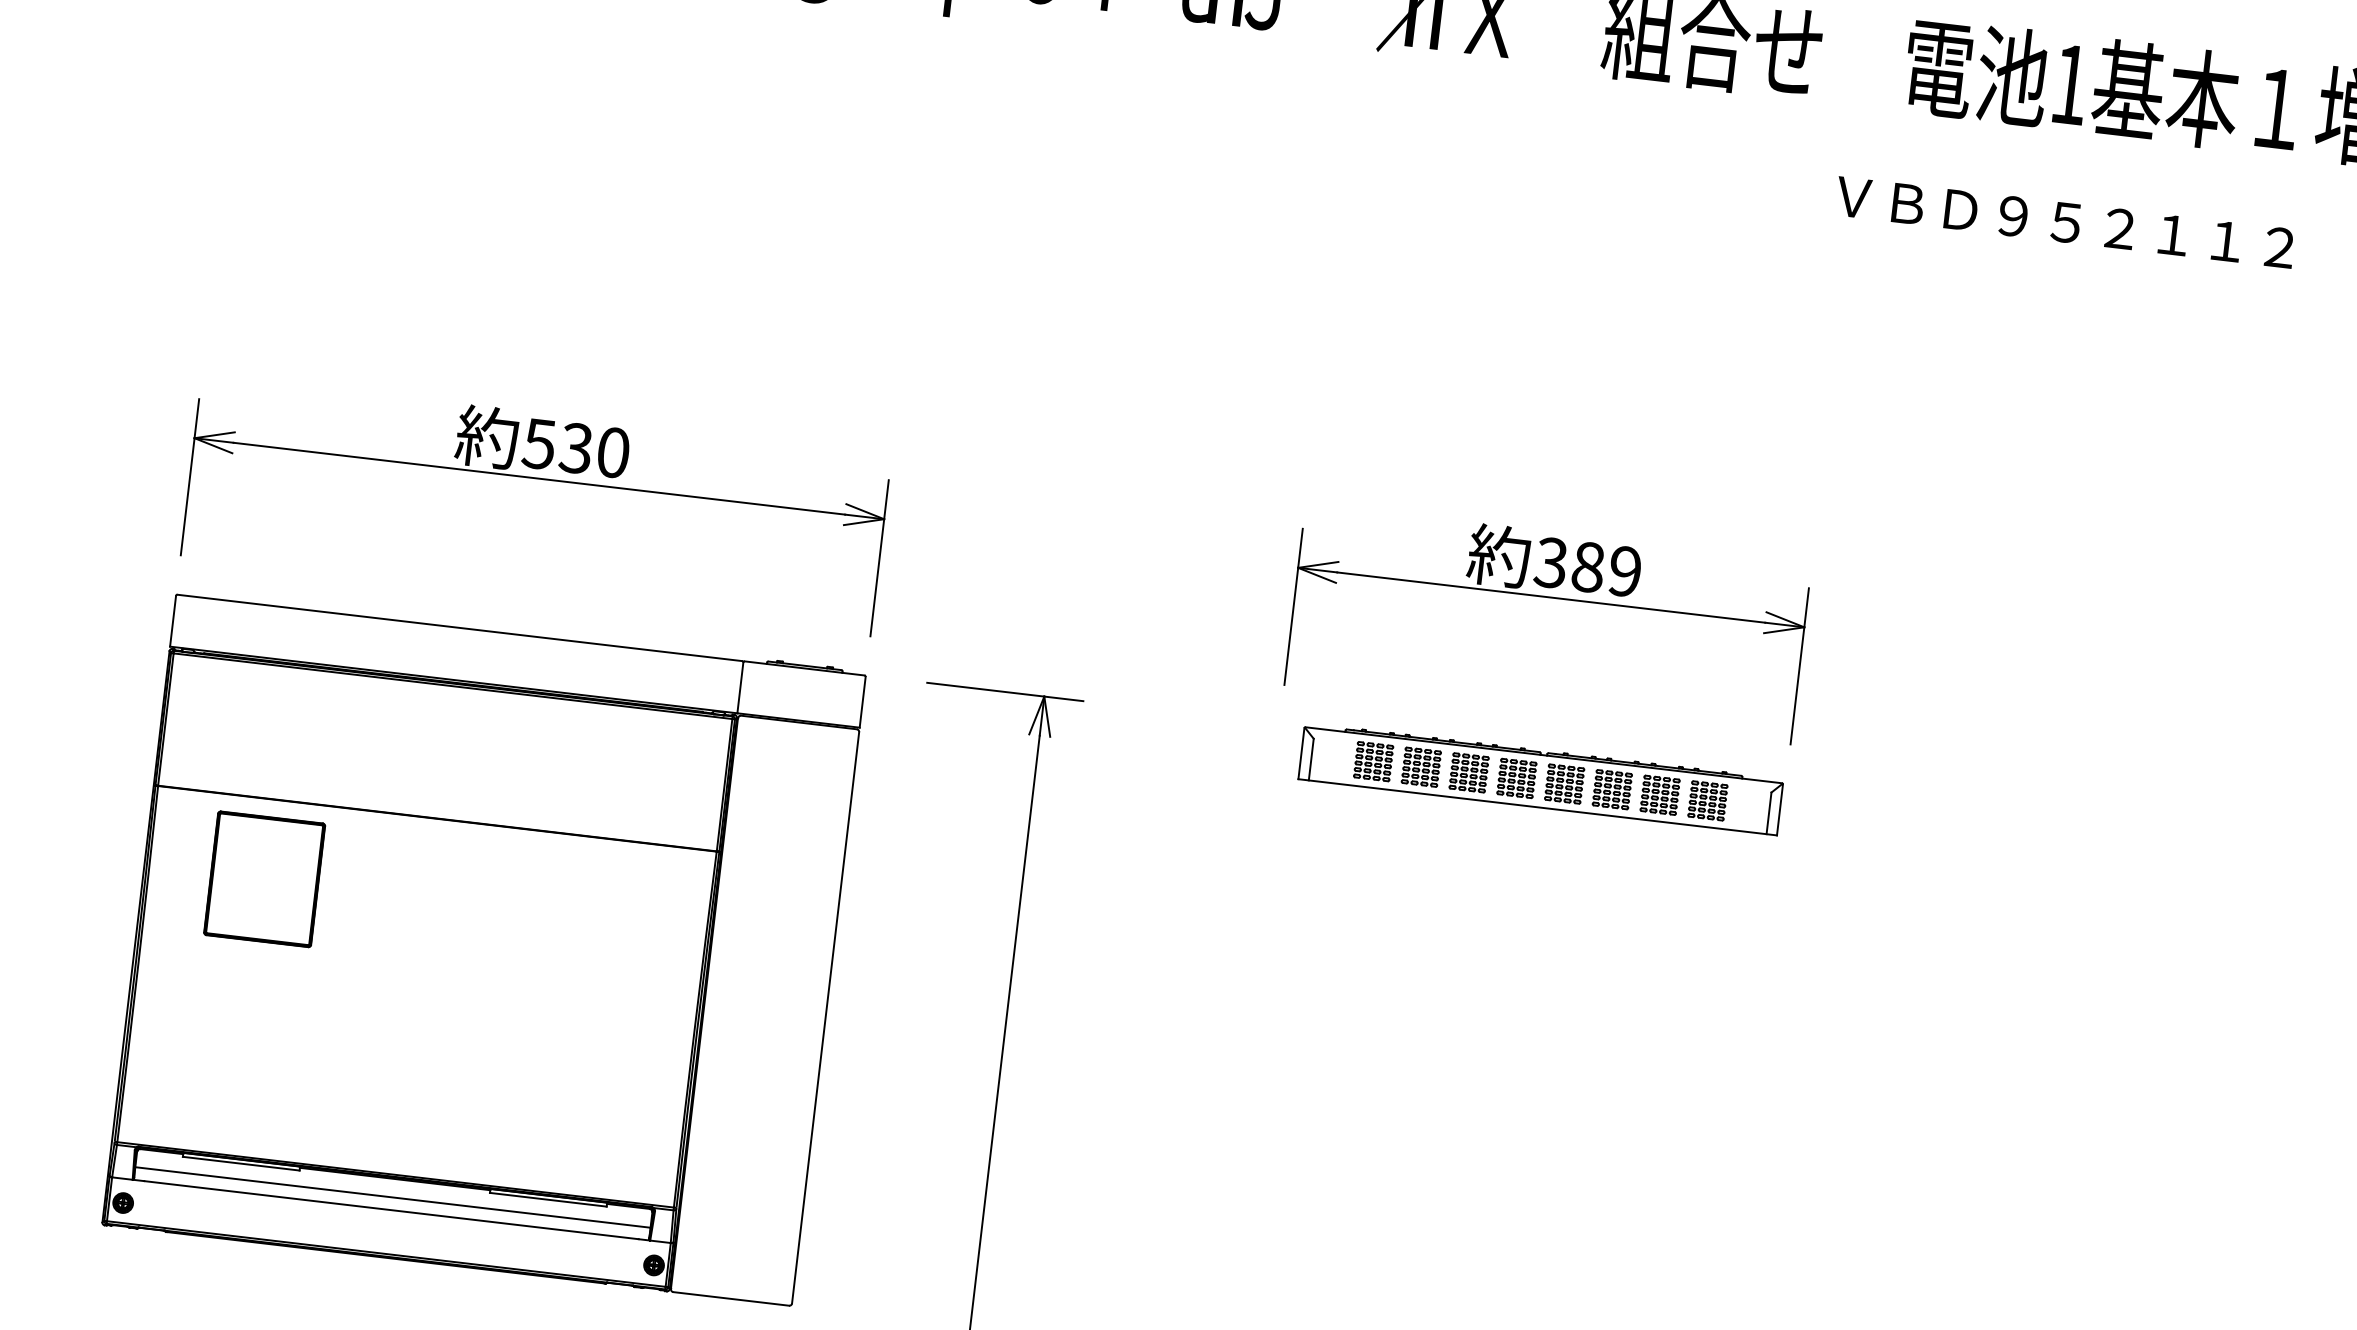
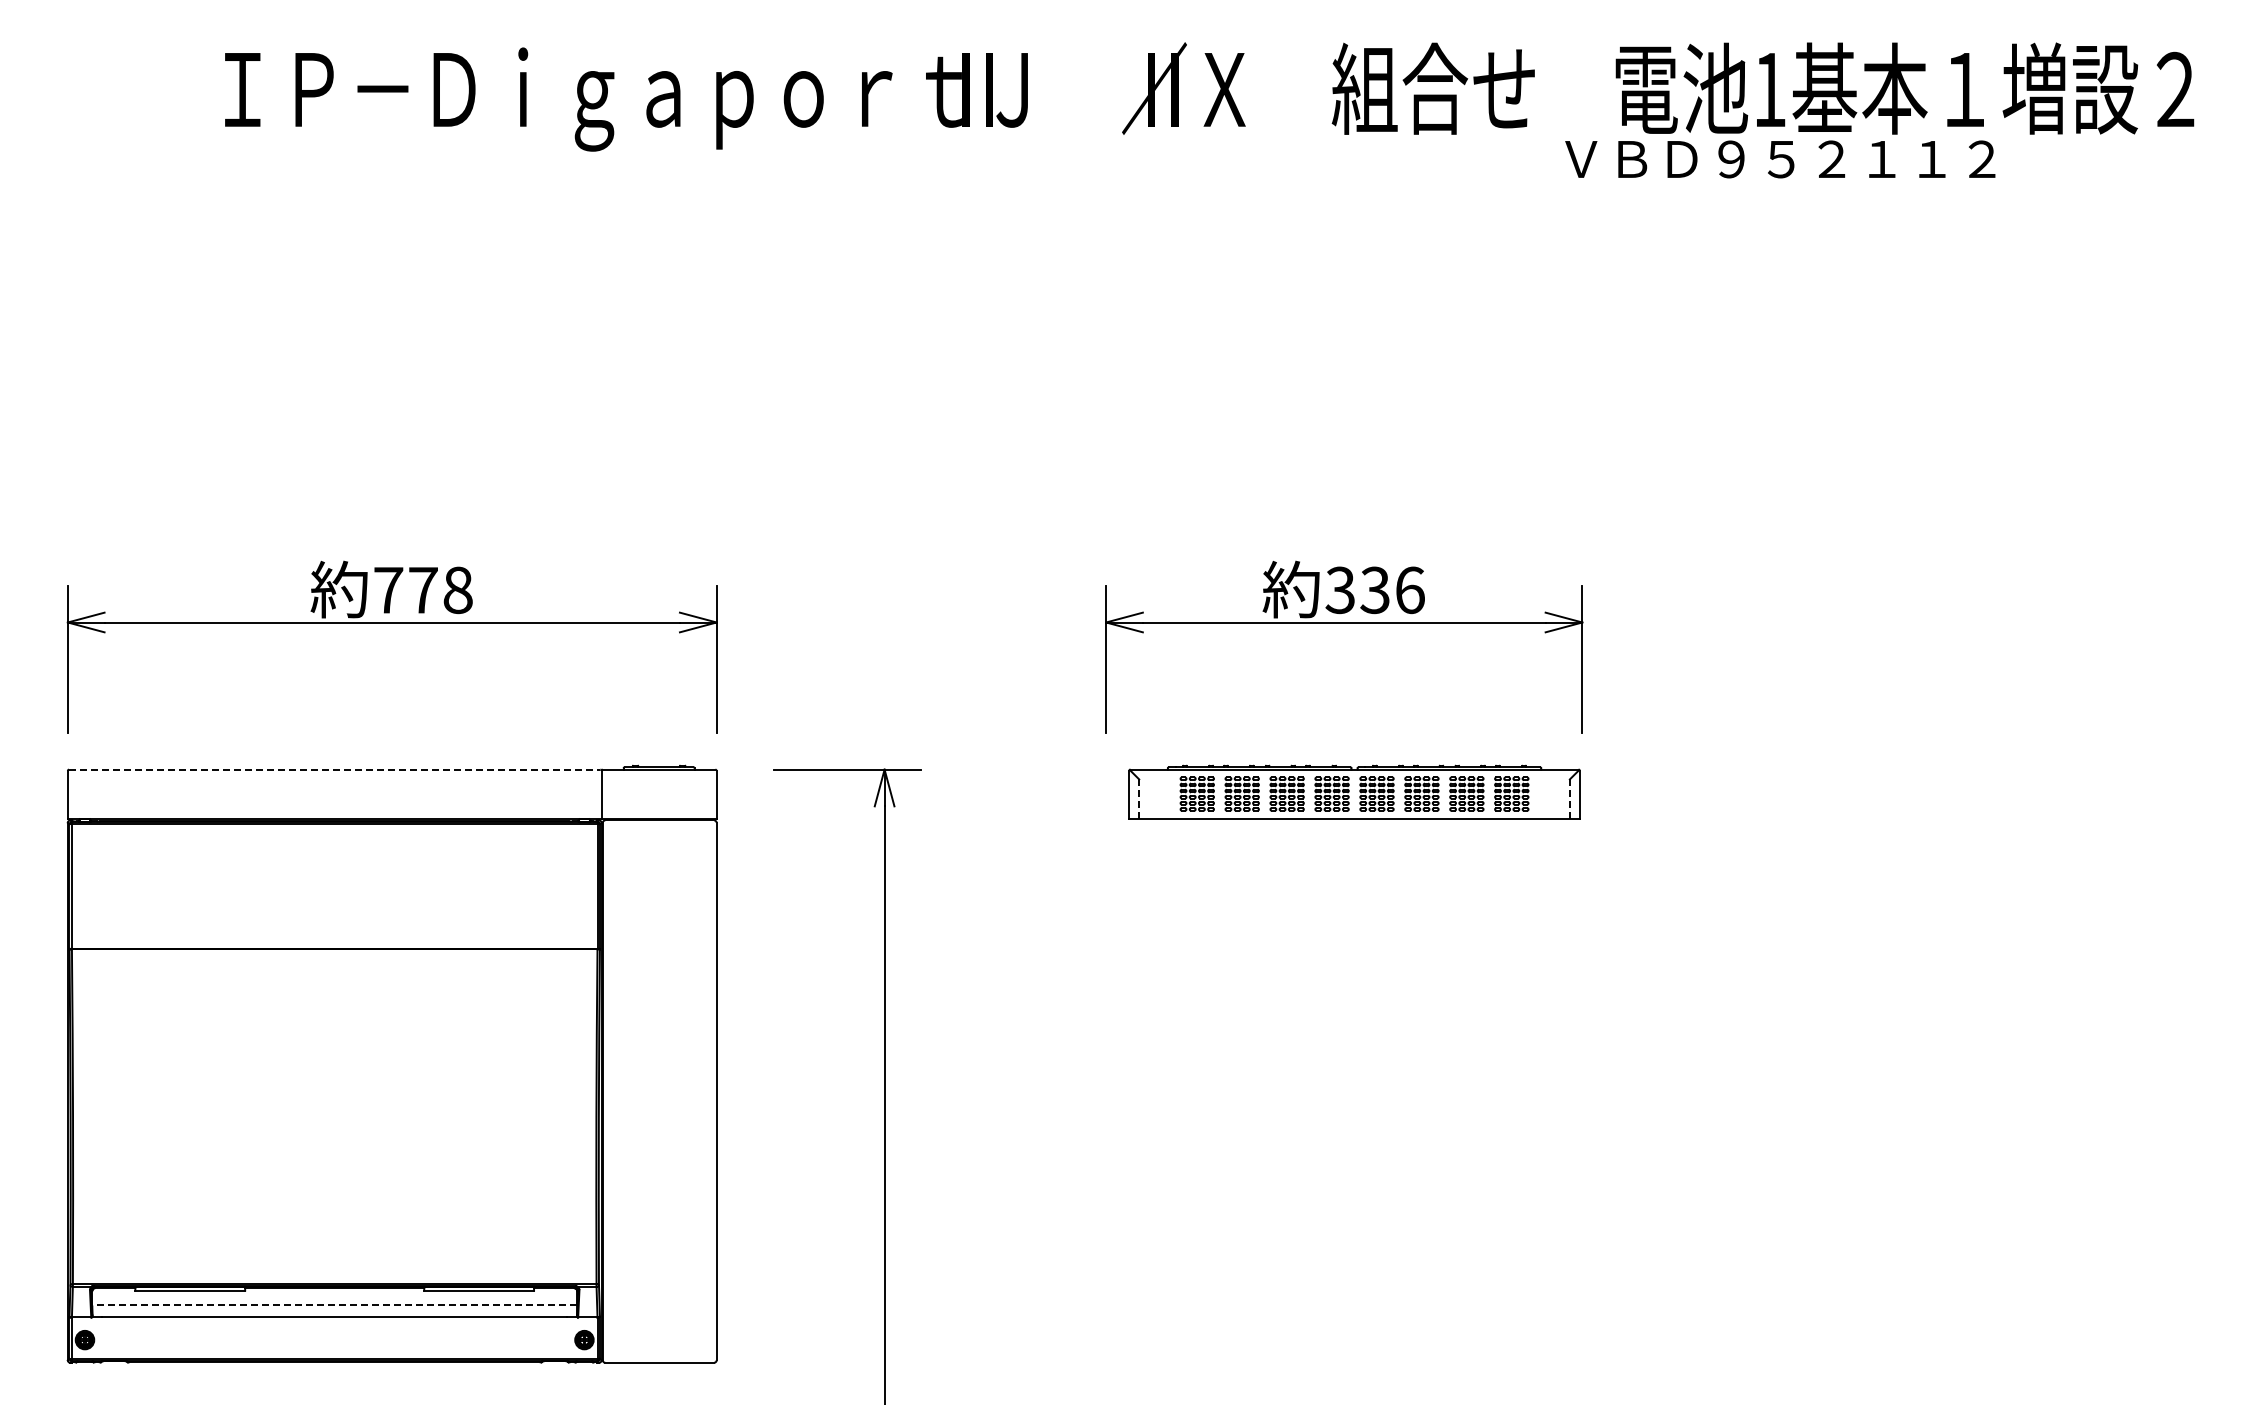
text: (2065, 222) -> (1780, 159), moved
text: (575, 448) -> (422, 590), 530 -> 778
text: (1606, 569) -> (1392, 590), 389 -> 336
line: (459, 627) -> (334, 769), solid -> dashed
line: (1311, 760) -> (1139, 799), solid -> dashed
line: (1768, 813) -> (1569, 799), solid -> dashed
part: (264, 879) -> (180, 1024), removed
line: (392, 1197) -> (334, 1305), solid -> dashed

